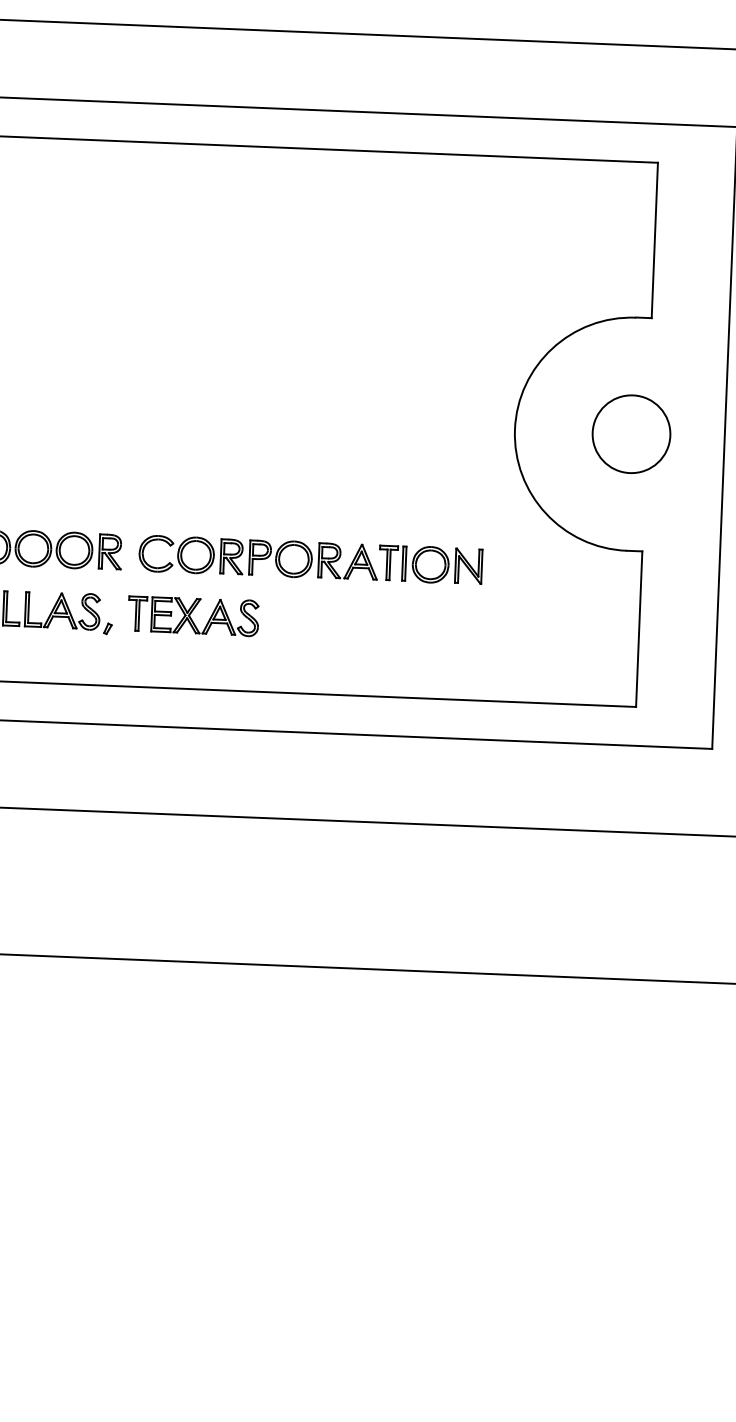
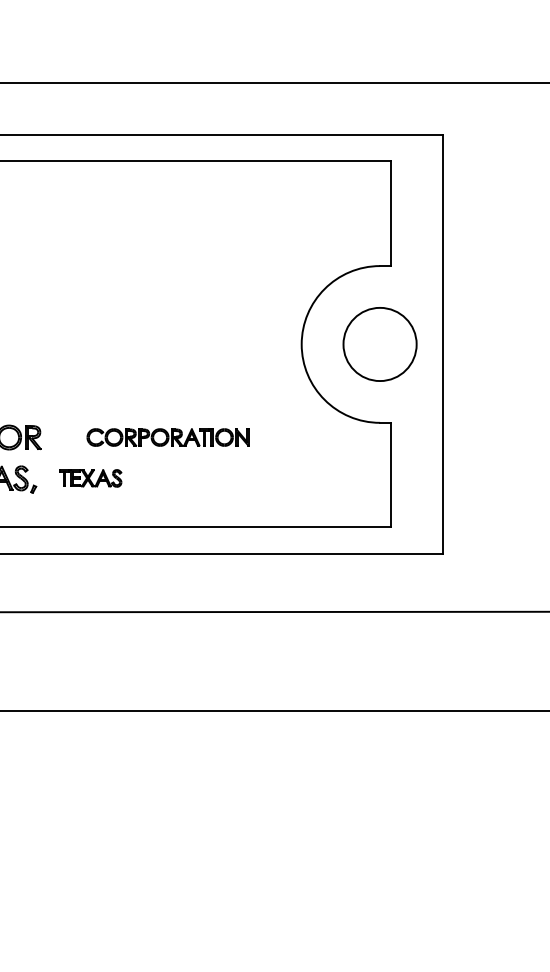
circle: (630, 434) -> (379, 344), size x1.4
part: (309, 559) -> (167, 437), size x0.7
part: (193, 616) -> (90, 478), size x0.7

